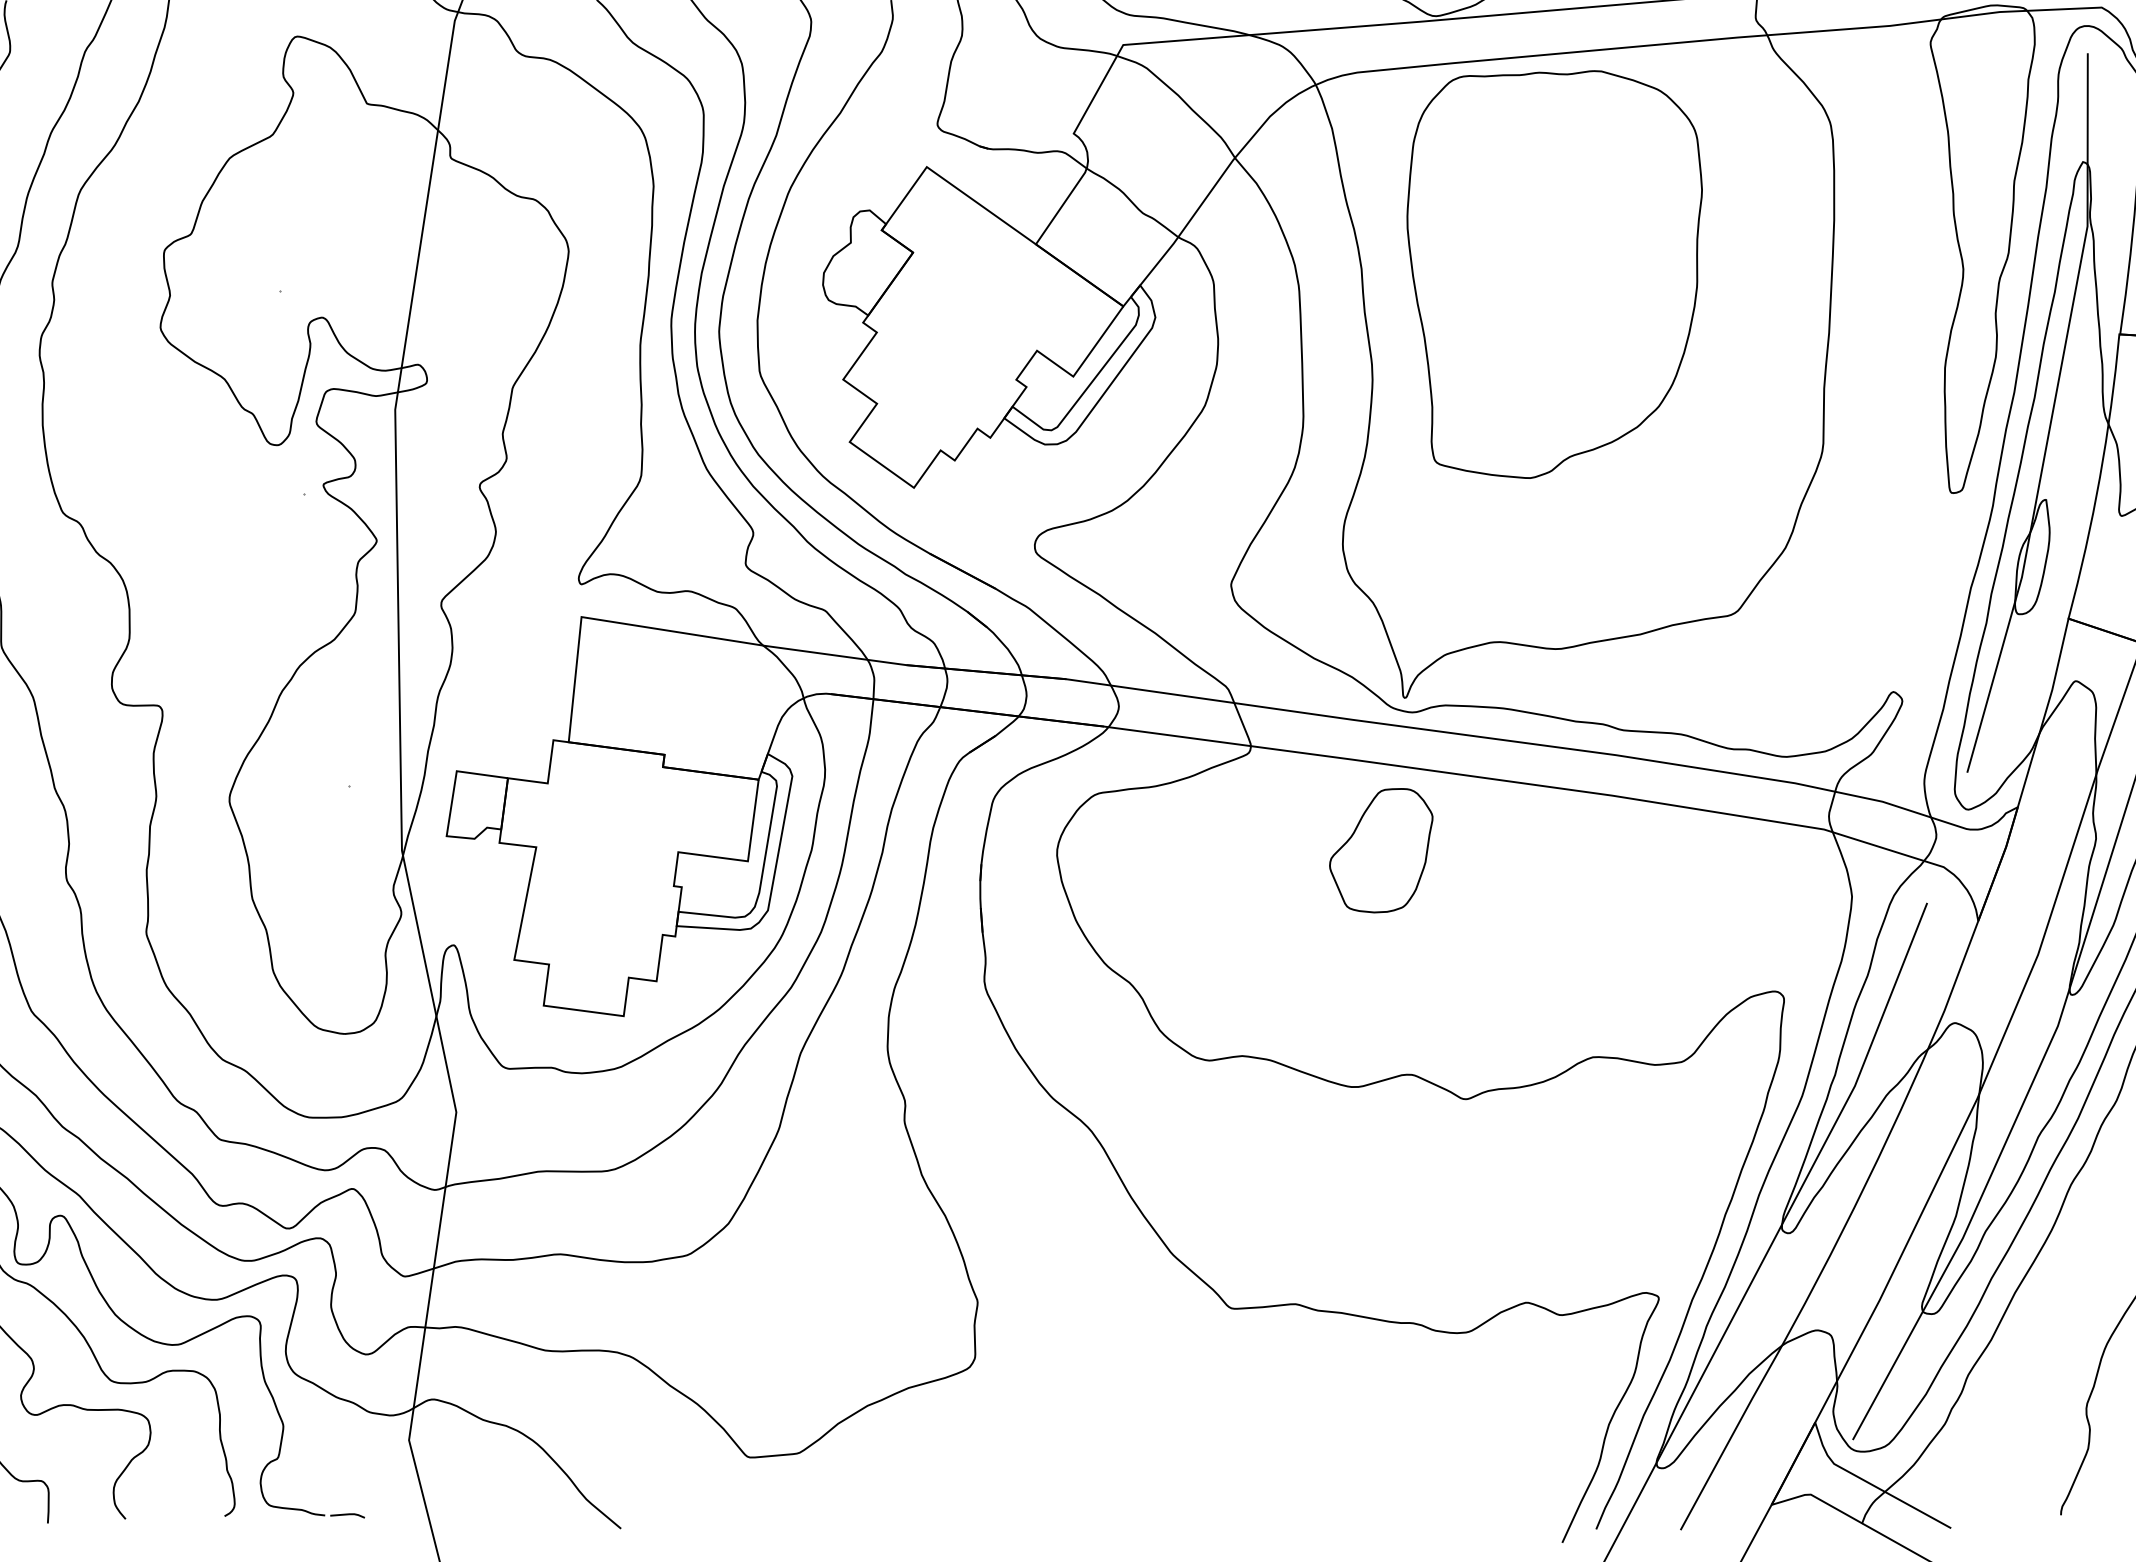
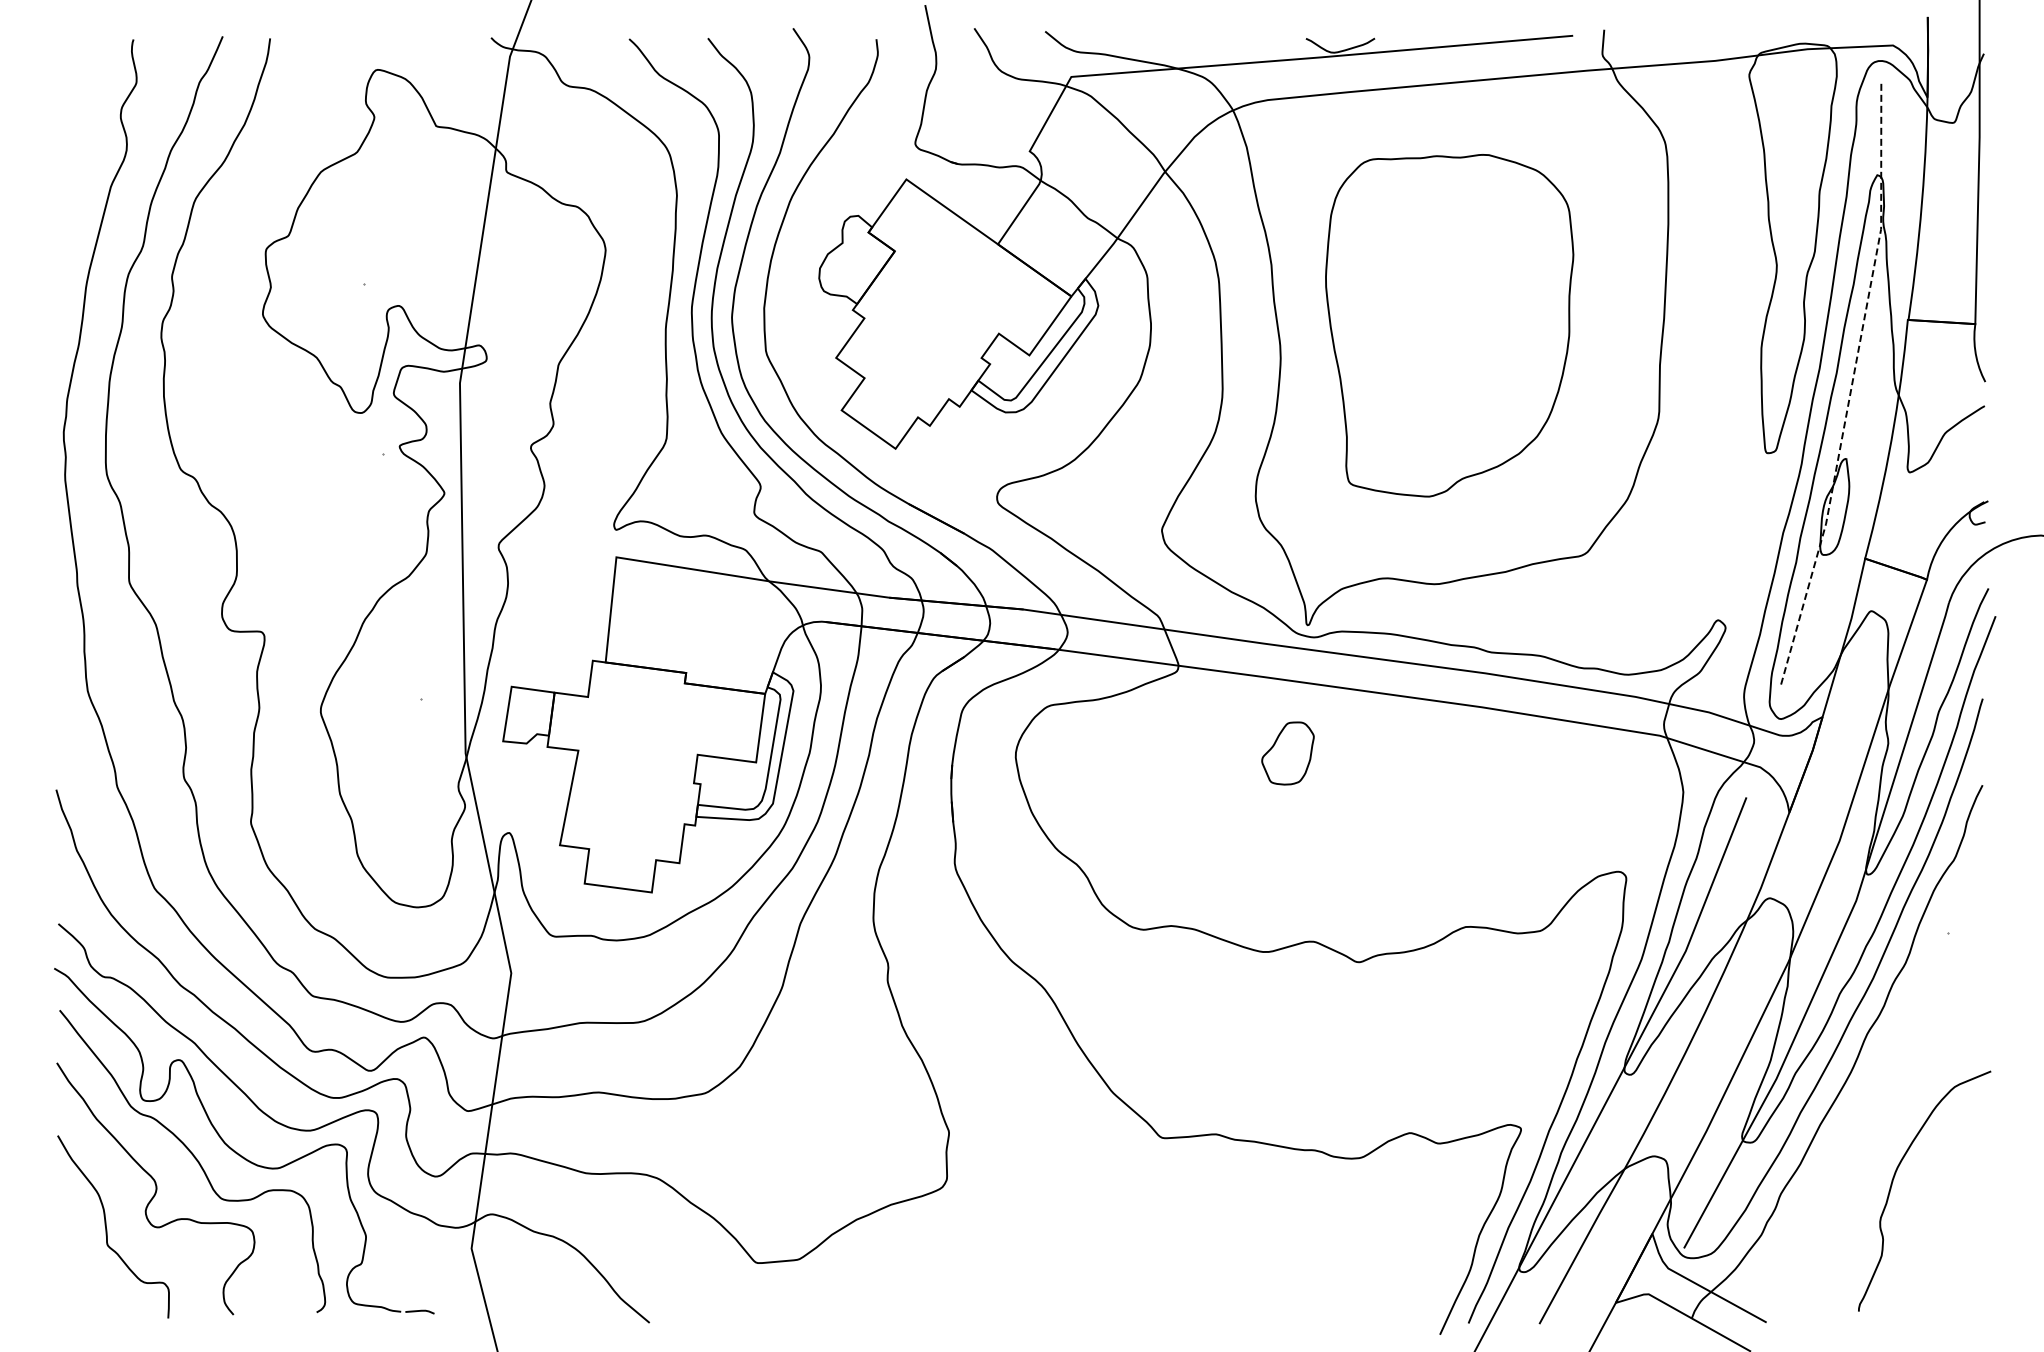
part: (1554, 274) -> (1449, 325), moved
line: (2052, 417) -> (1851, 389), solid -> dashed
part: (1380, 850) -> (1287, 753), size x0.6

